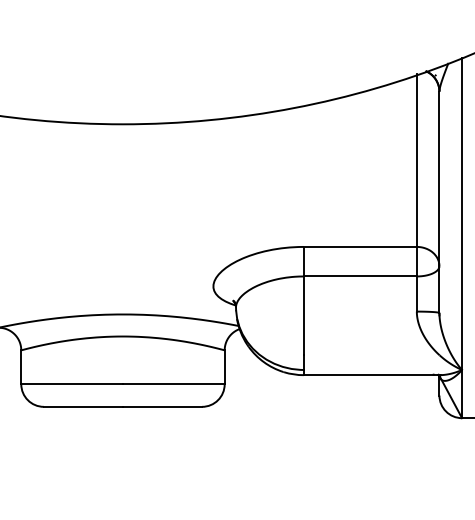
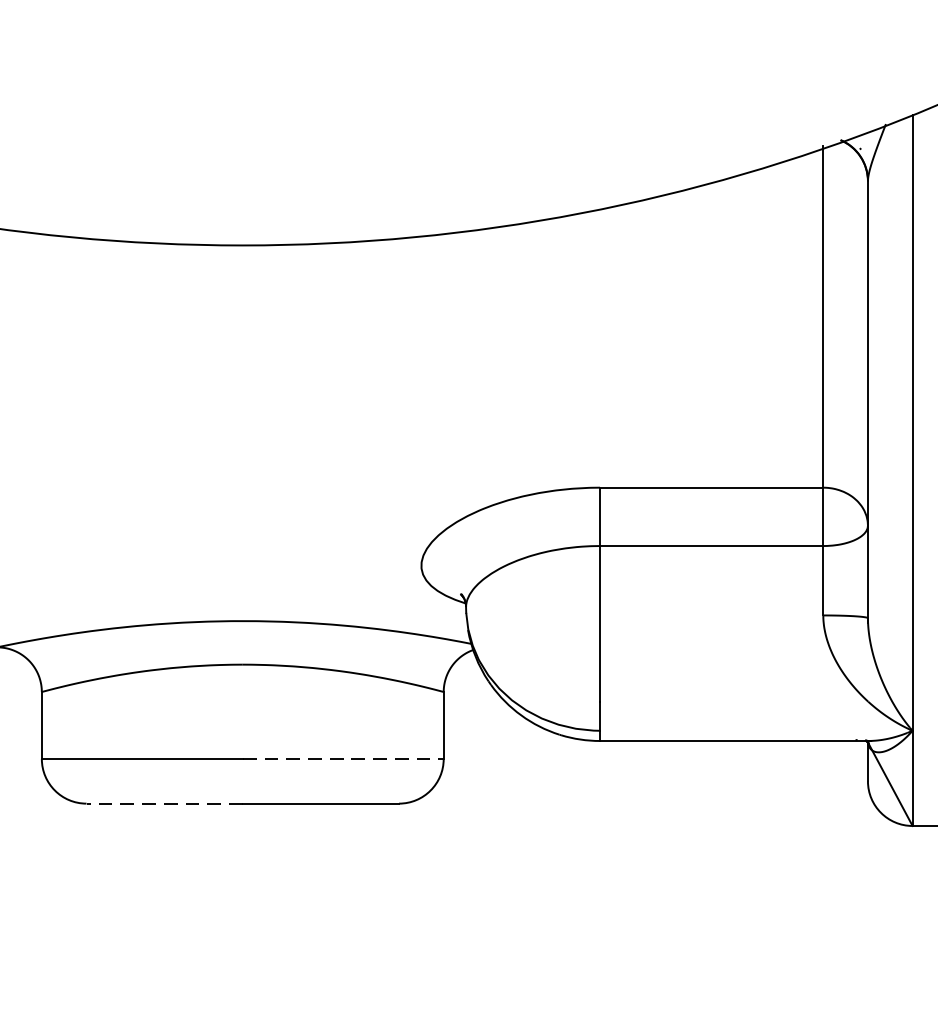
line: (173, 384) -> (342, 759), solid -> dashed
line: (83, 406) -> (164, 802), solid -> dashed

